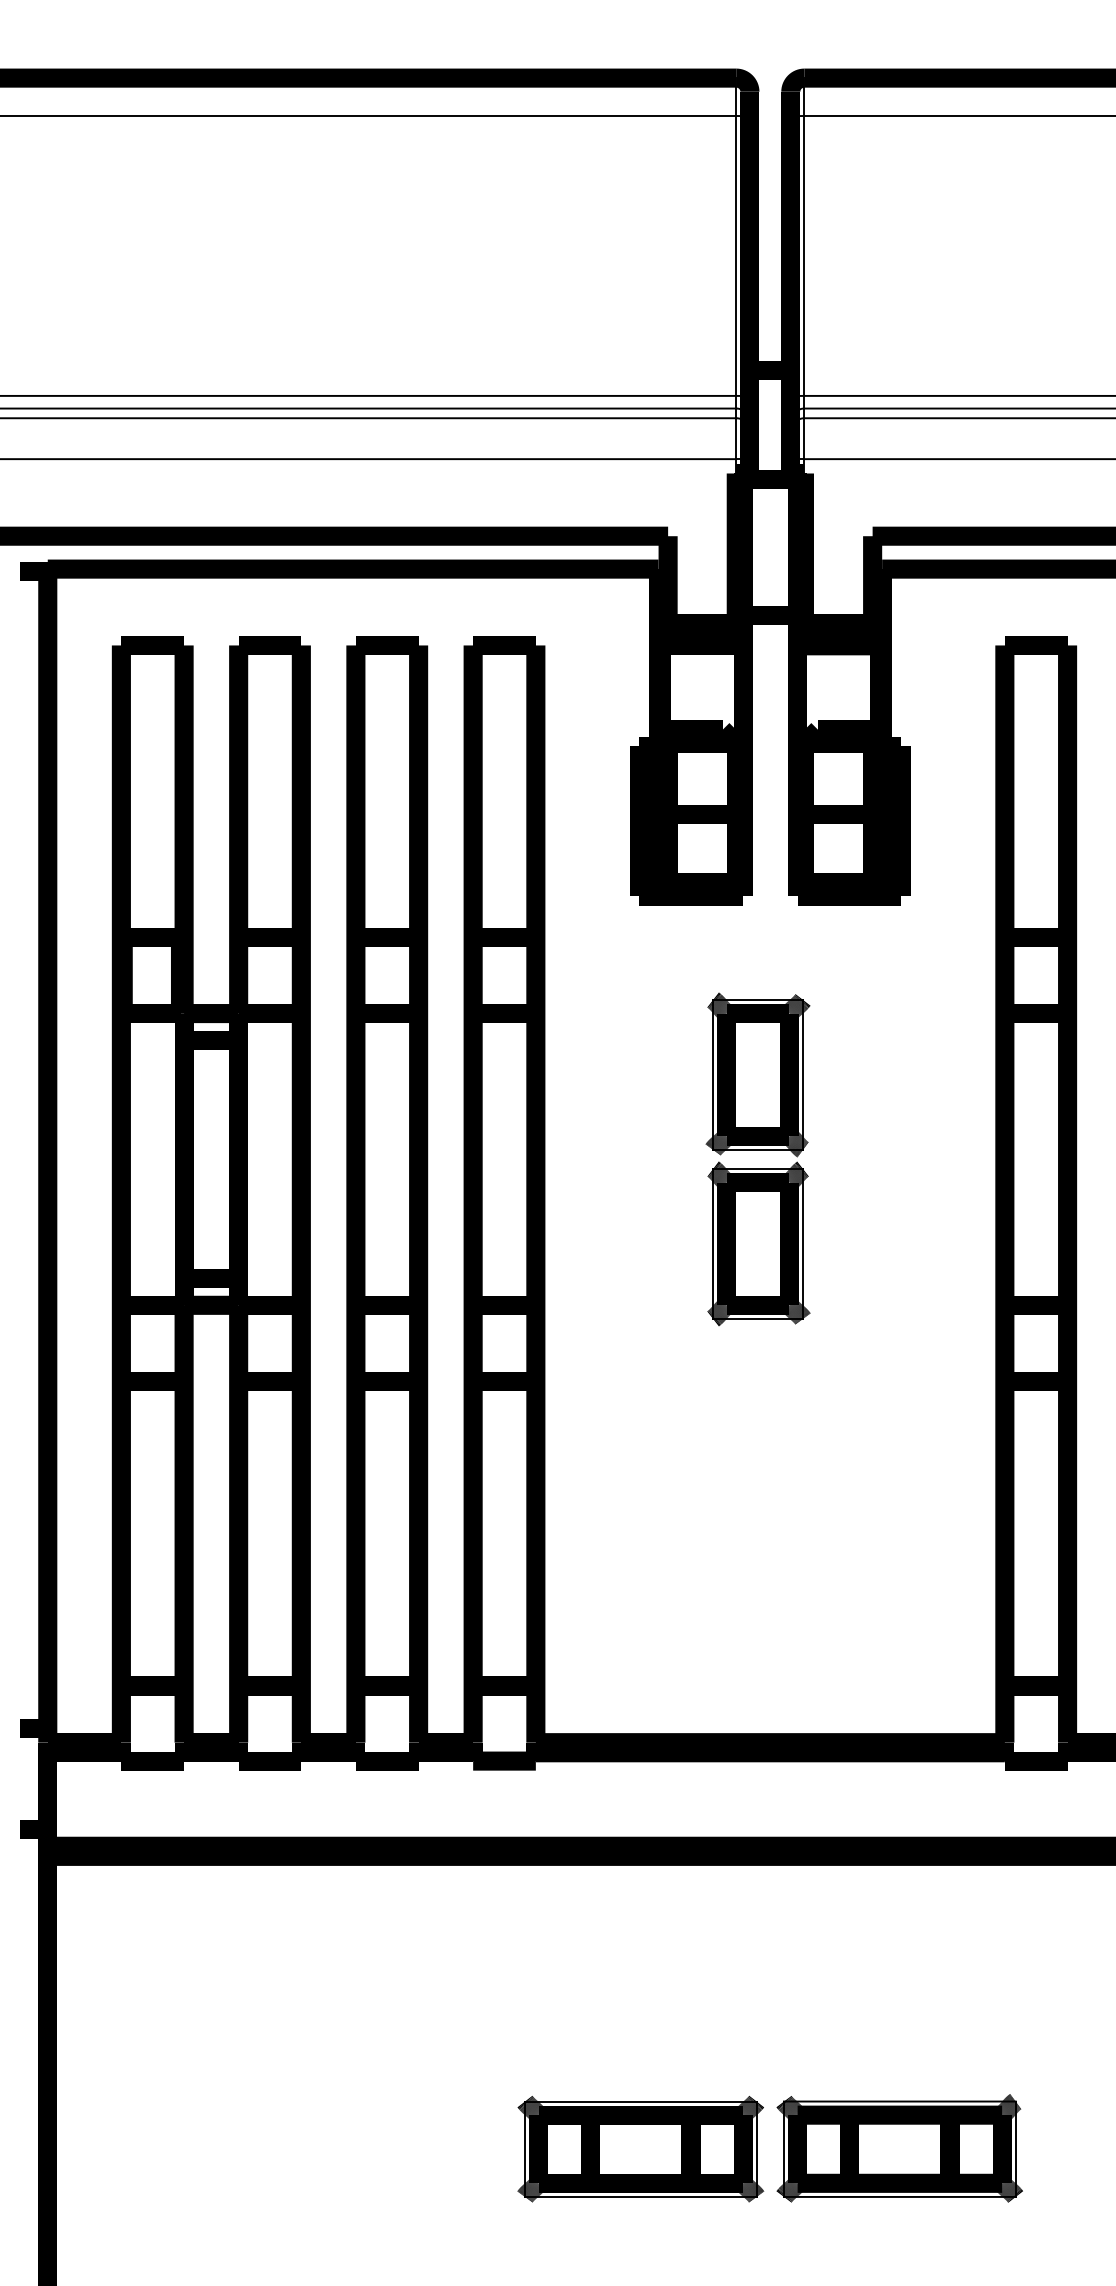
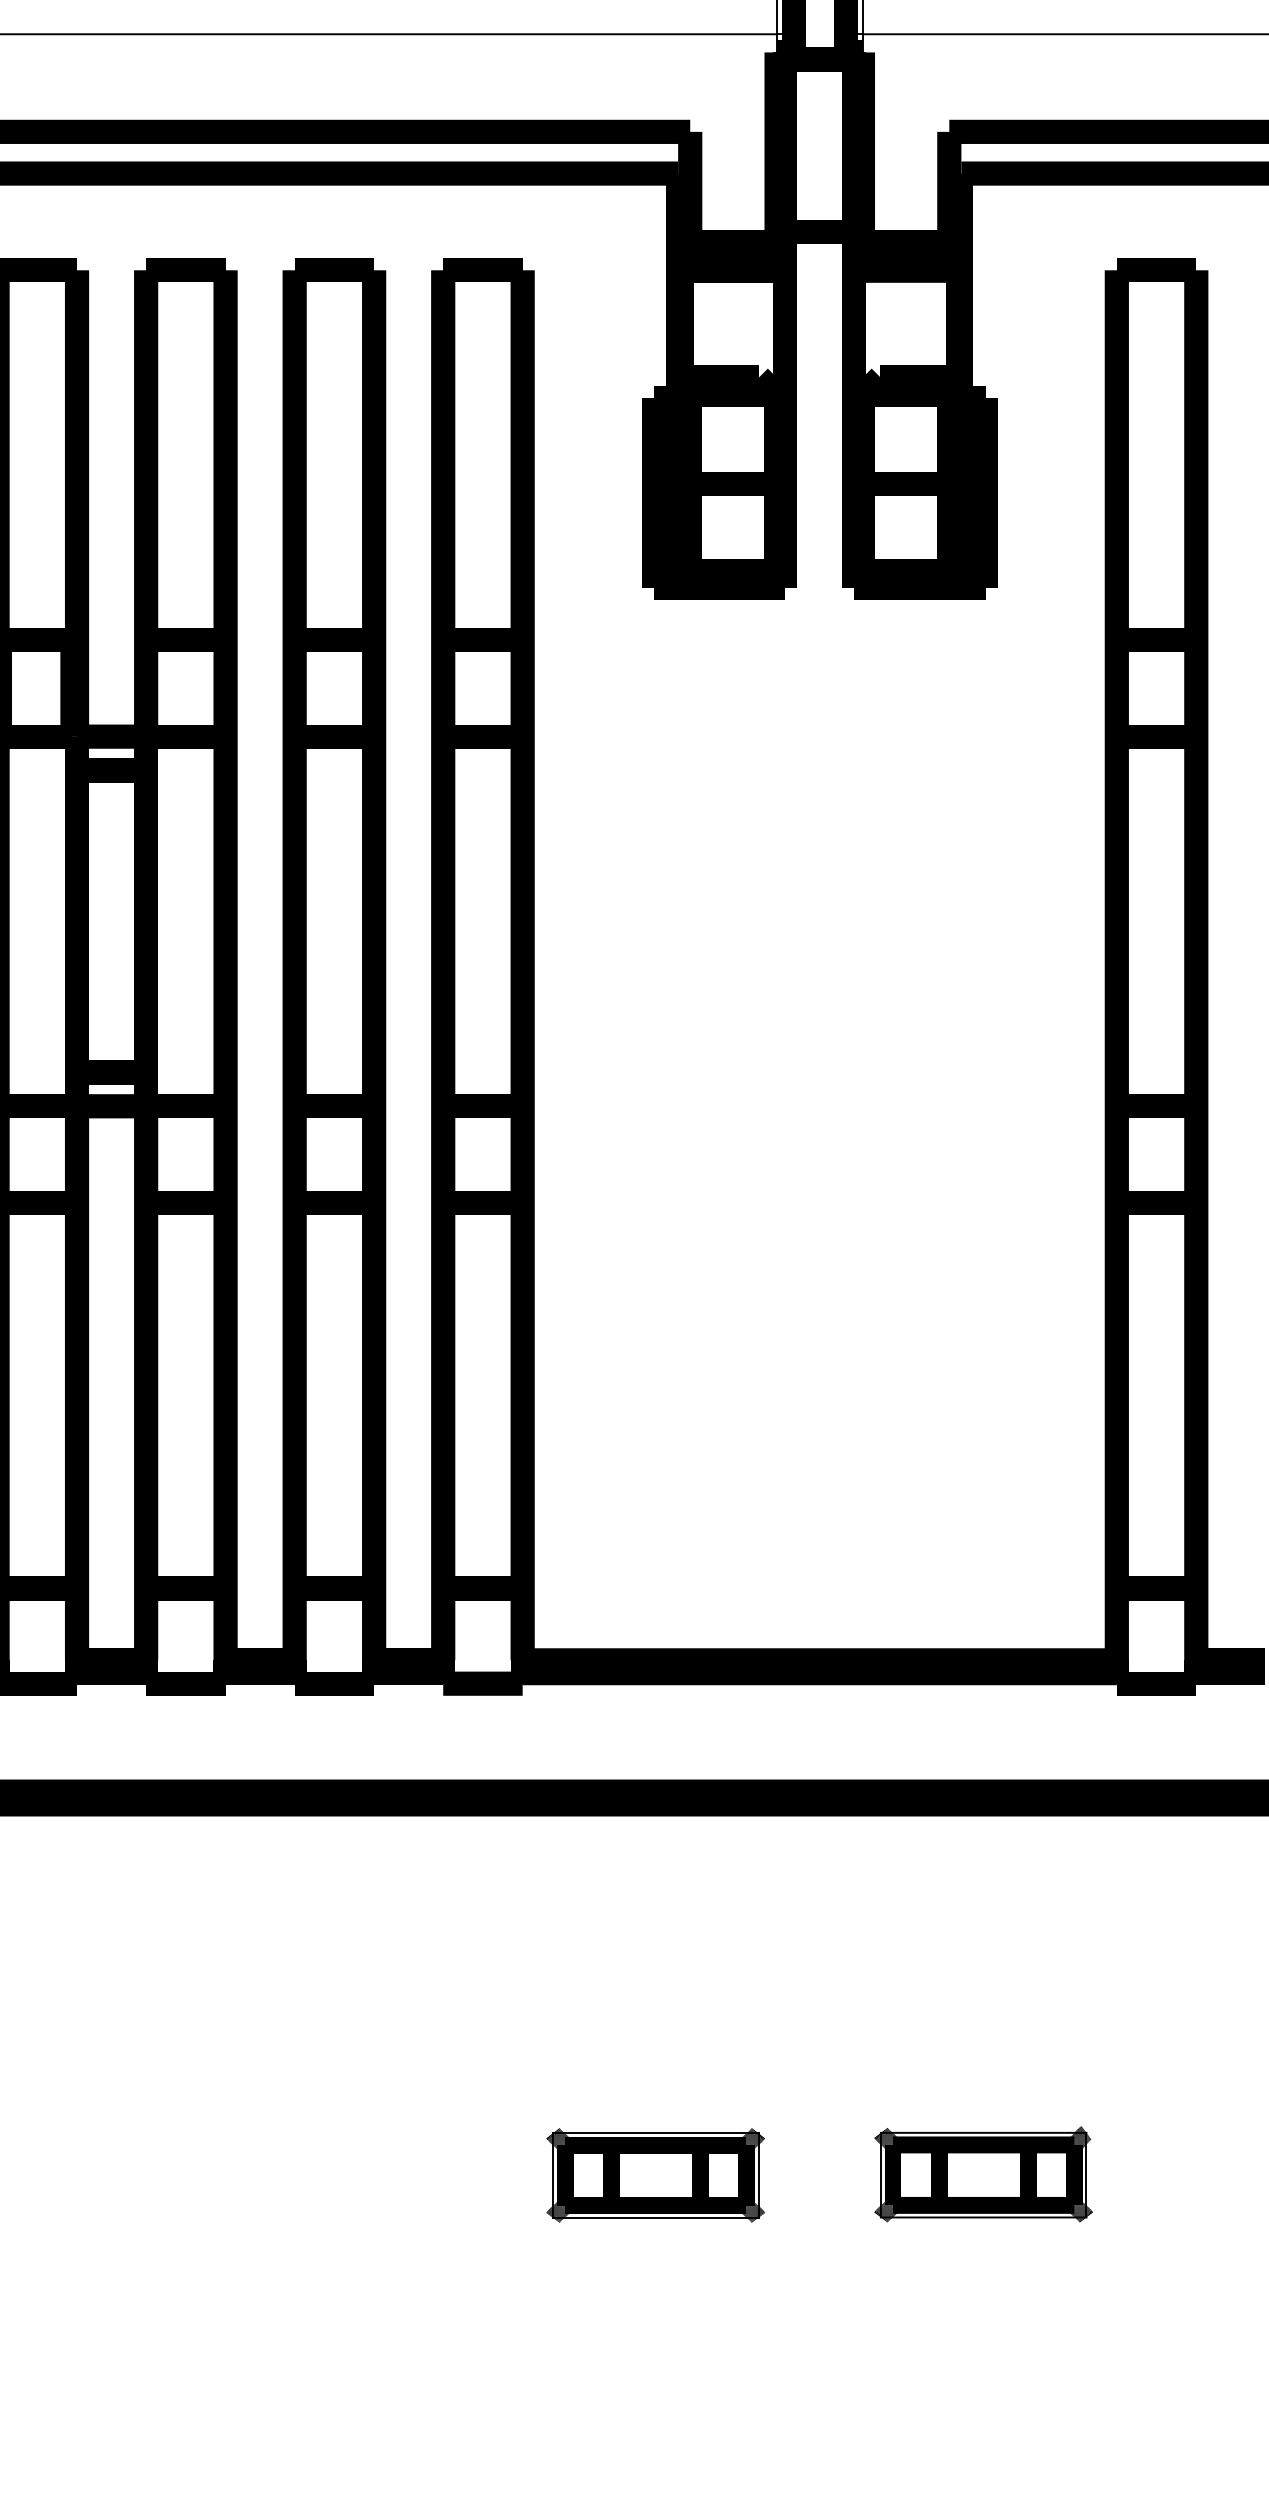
part: (757, 1150) -> (803, 910), removed
part: (899, 2148) -> (983, 2174), size x0.7
part: (640, 2149) -> (655, 2175), size x0.7

